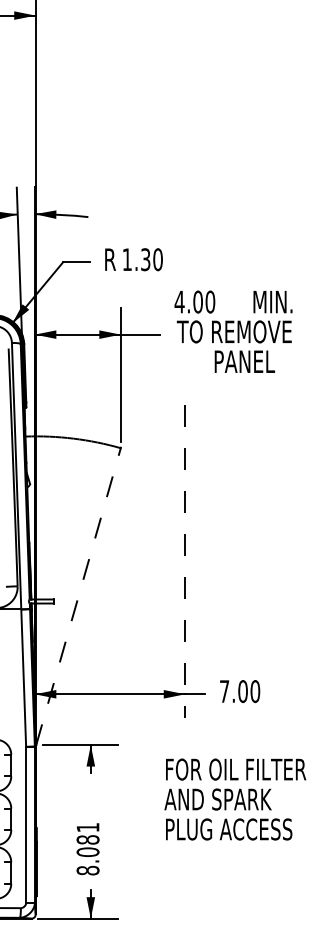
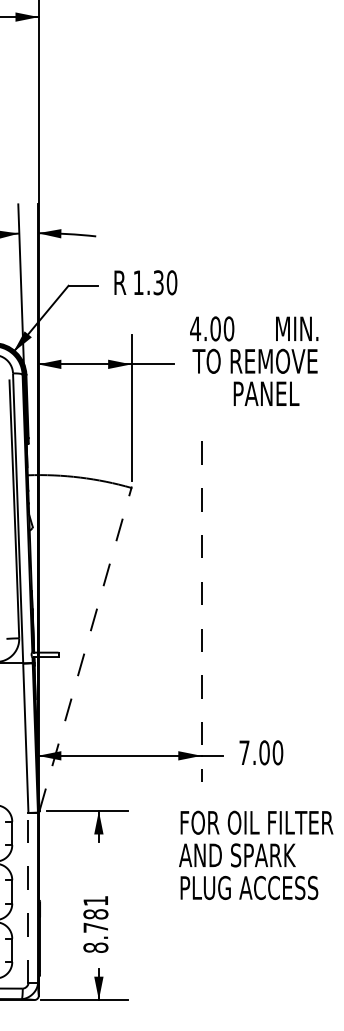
text: (235, 798) -> (256, 854), moved
line: (26, 825) -> (28, 898), solid -> dashed
text: (87, 852) -> (95, 927), 8.081 -> 8.781

